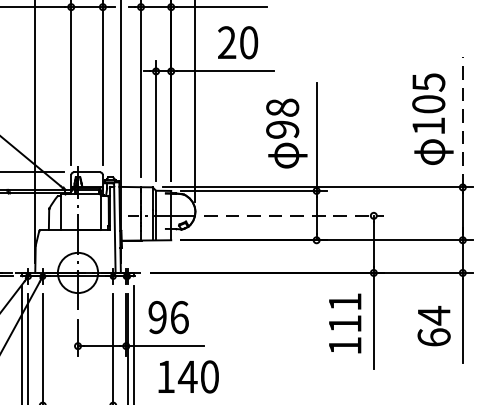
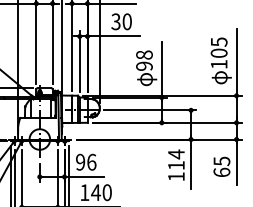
text: (225, 44) -> (115, 22), 20 -> 30
line: (462, 120) -> (236, 61), dashed -> solid
line: (294, 216) -> (150, 110), dashed -> solid
text: (345, 302) -> (176, 154), 111 -> 114
text: (433, 315) -> (221, 161), 64 -> 65

